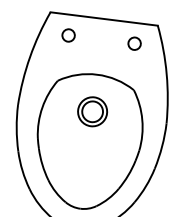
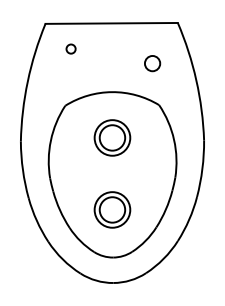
circle: (68, 34) -> (70, 48), size x0.6
circle: (134, 43) -> (152, 63), moved
part: (85, 169) -> (112, 209), added

